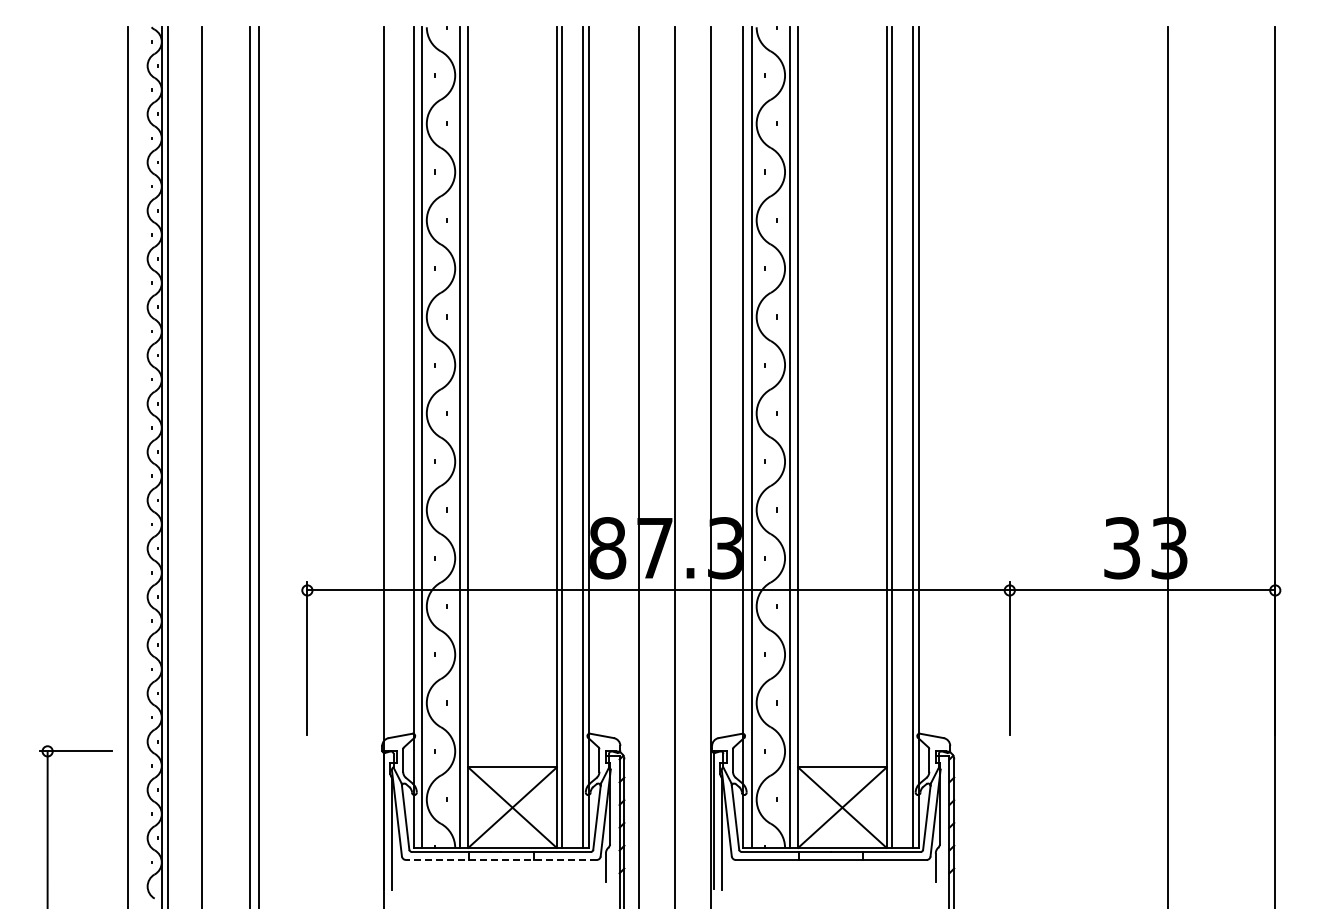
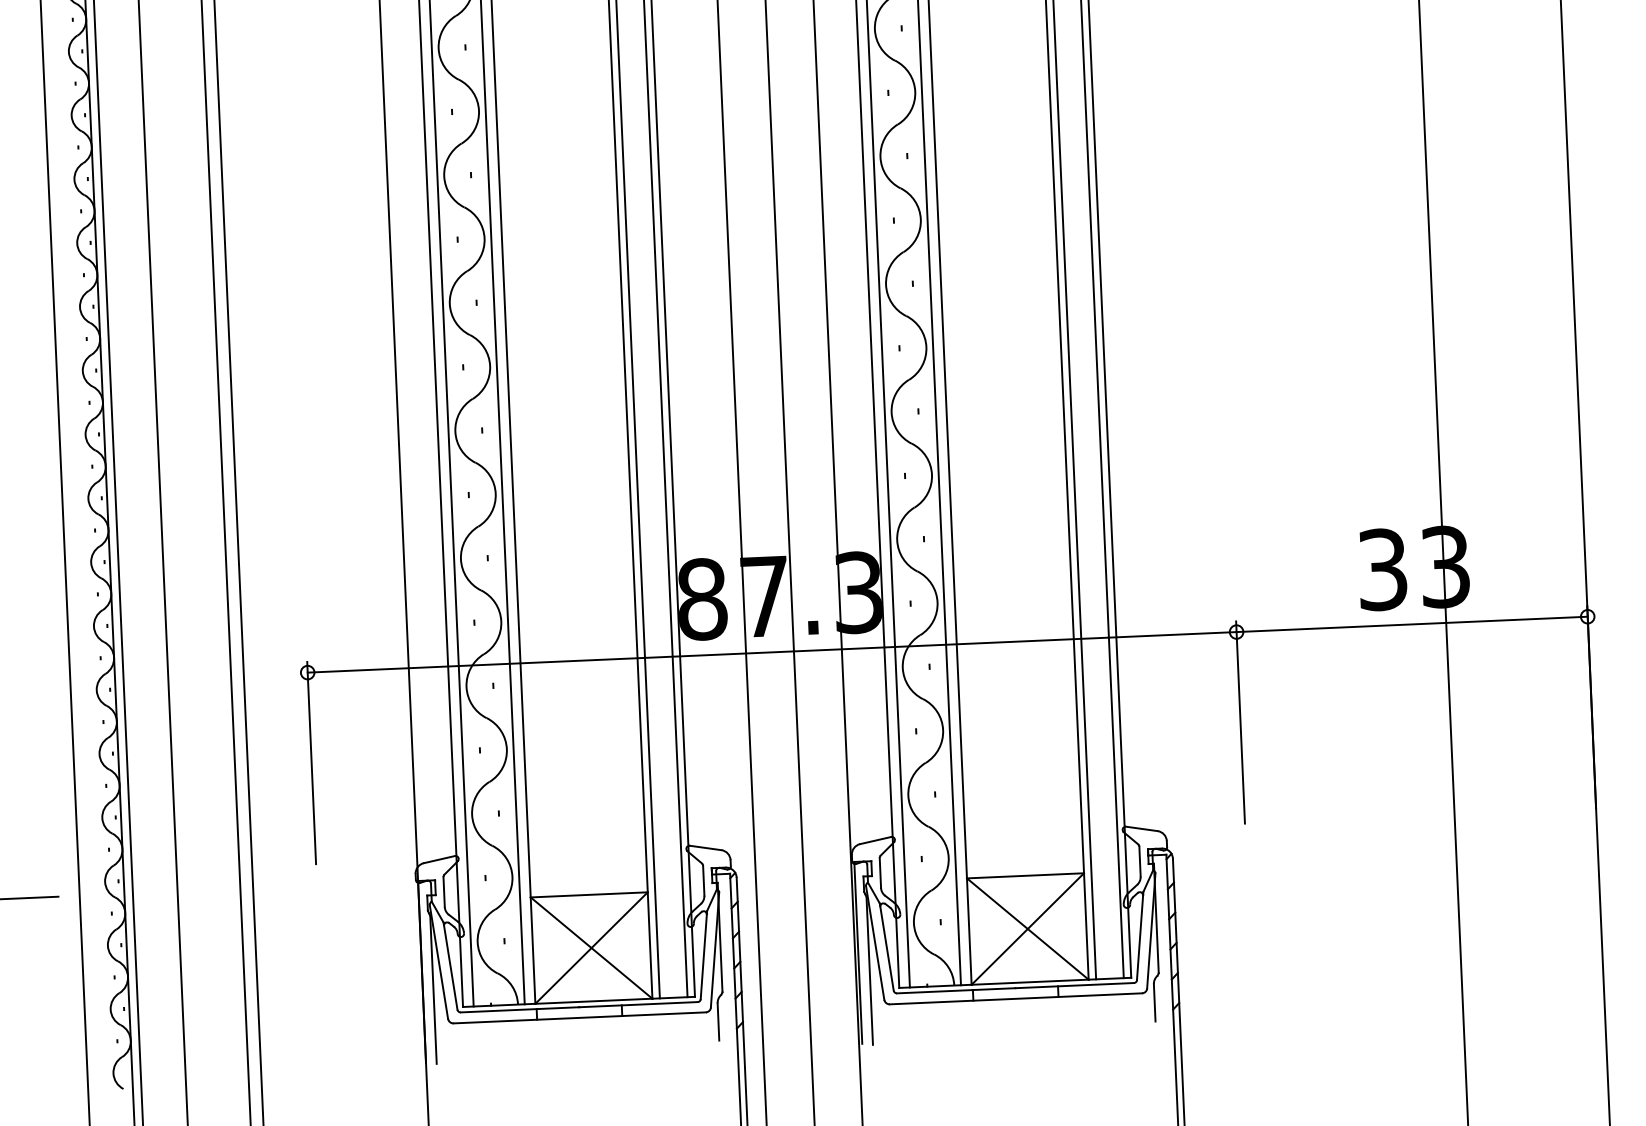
line: (500, 859) -> (578, 1017), dashed -> solid

